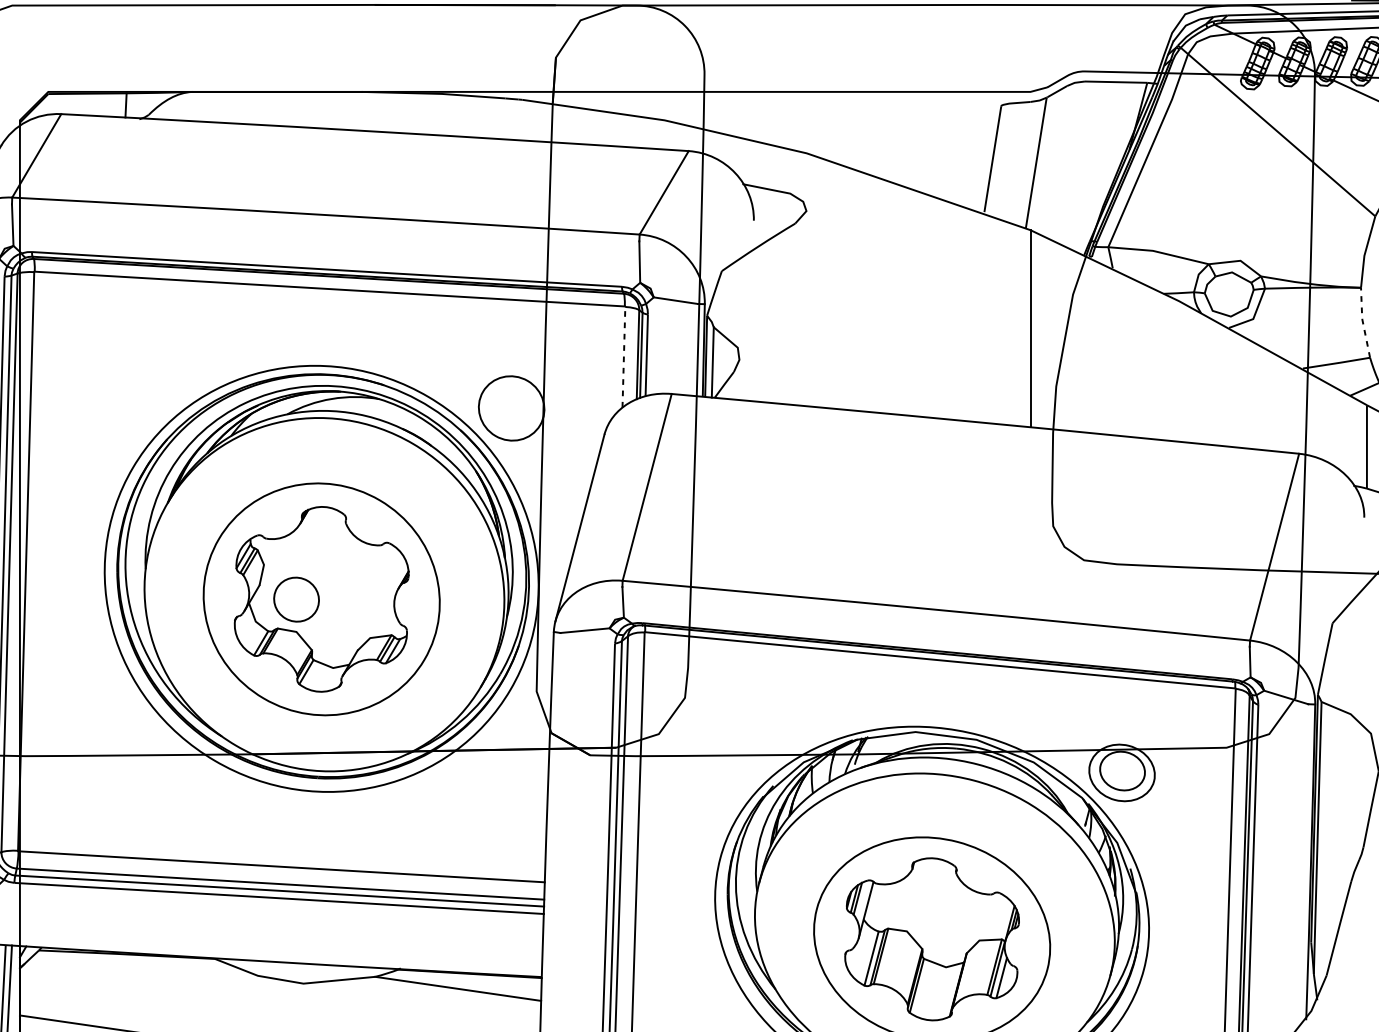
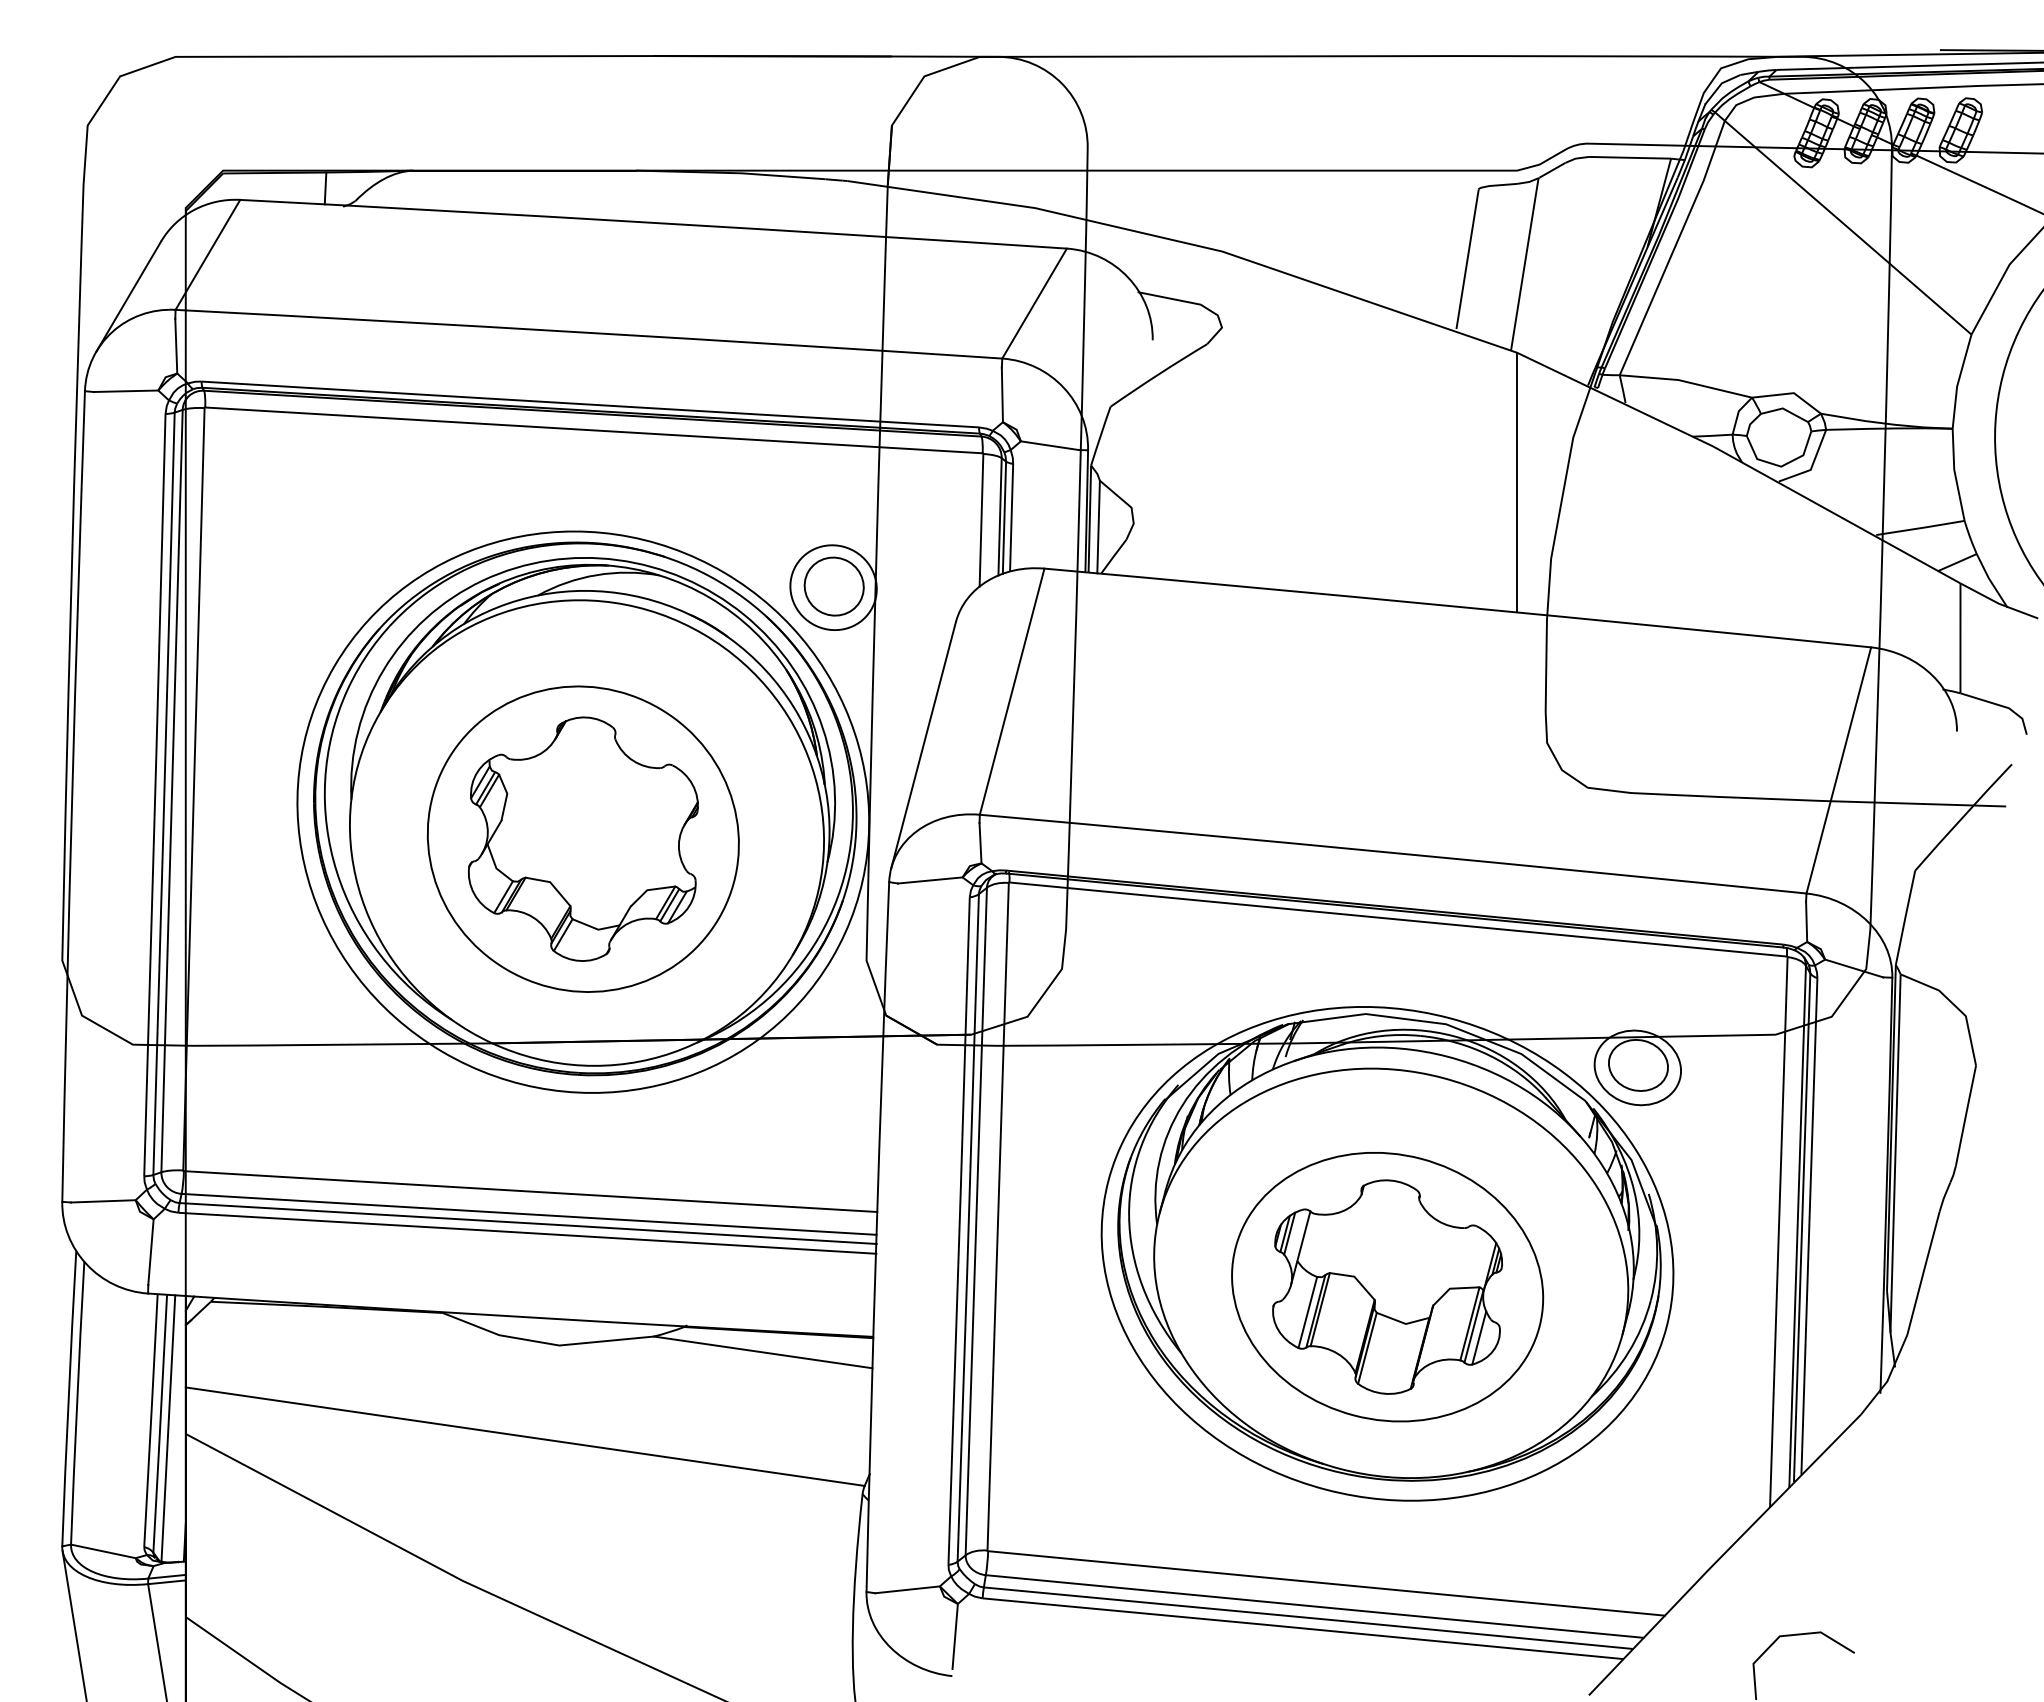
line: (1363, 322) -> (1955, 474), dashed -> solid
line: (623, 356) -> (981, 519), dashed -> solid
part: (296, 599) -> (833, 586), moved

